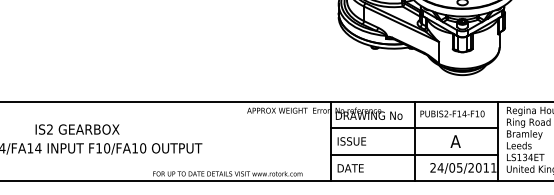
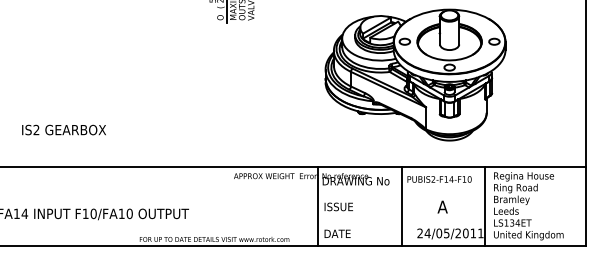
text: (76, 128) -> (63, 129), moved
line: (414, 128) -> (401, 193), removed
line: (414, 154) -> (401, 220), removed

